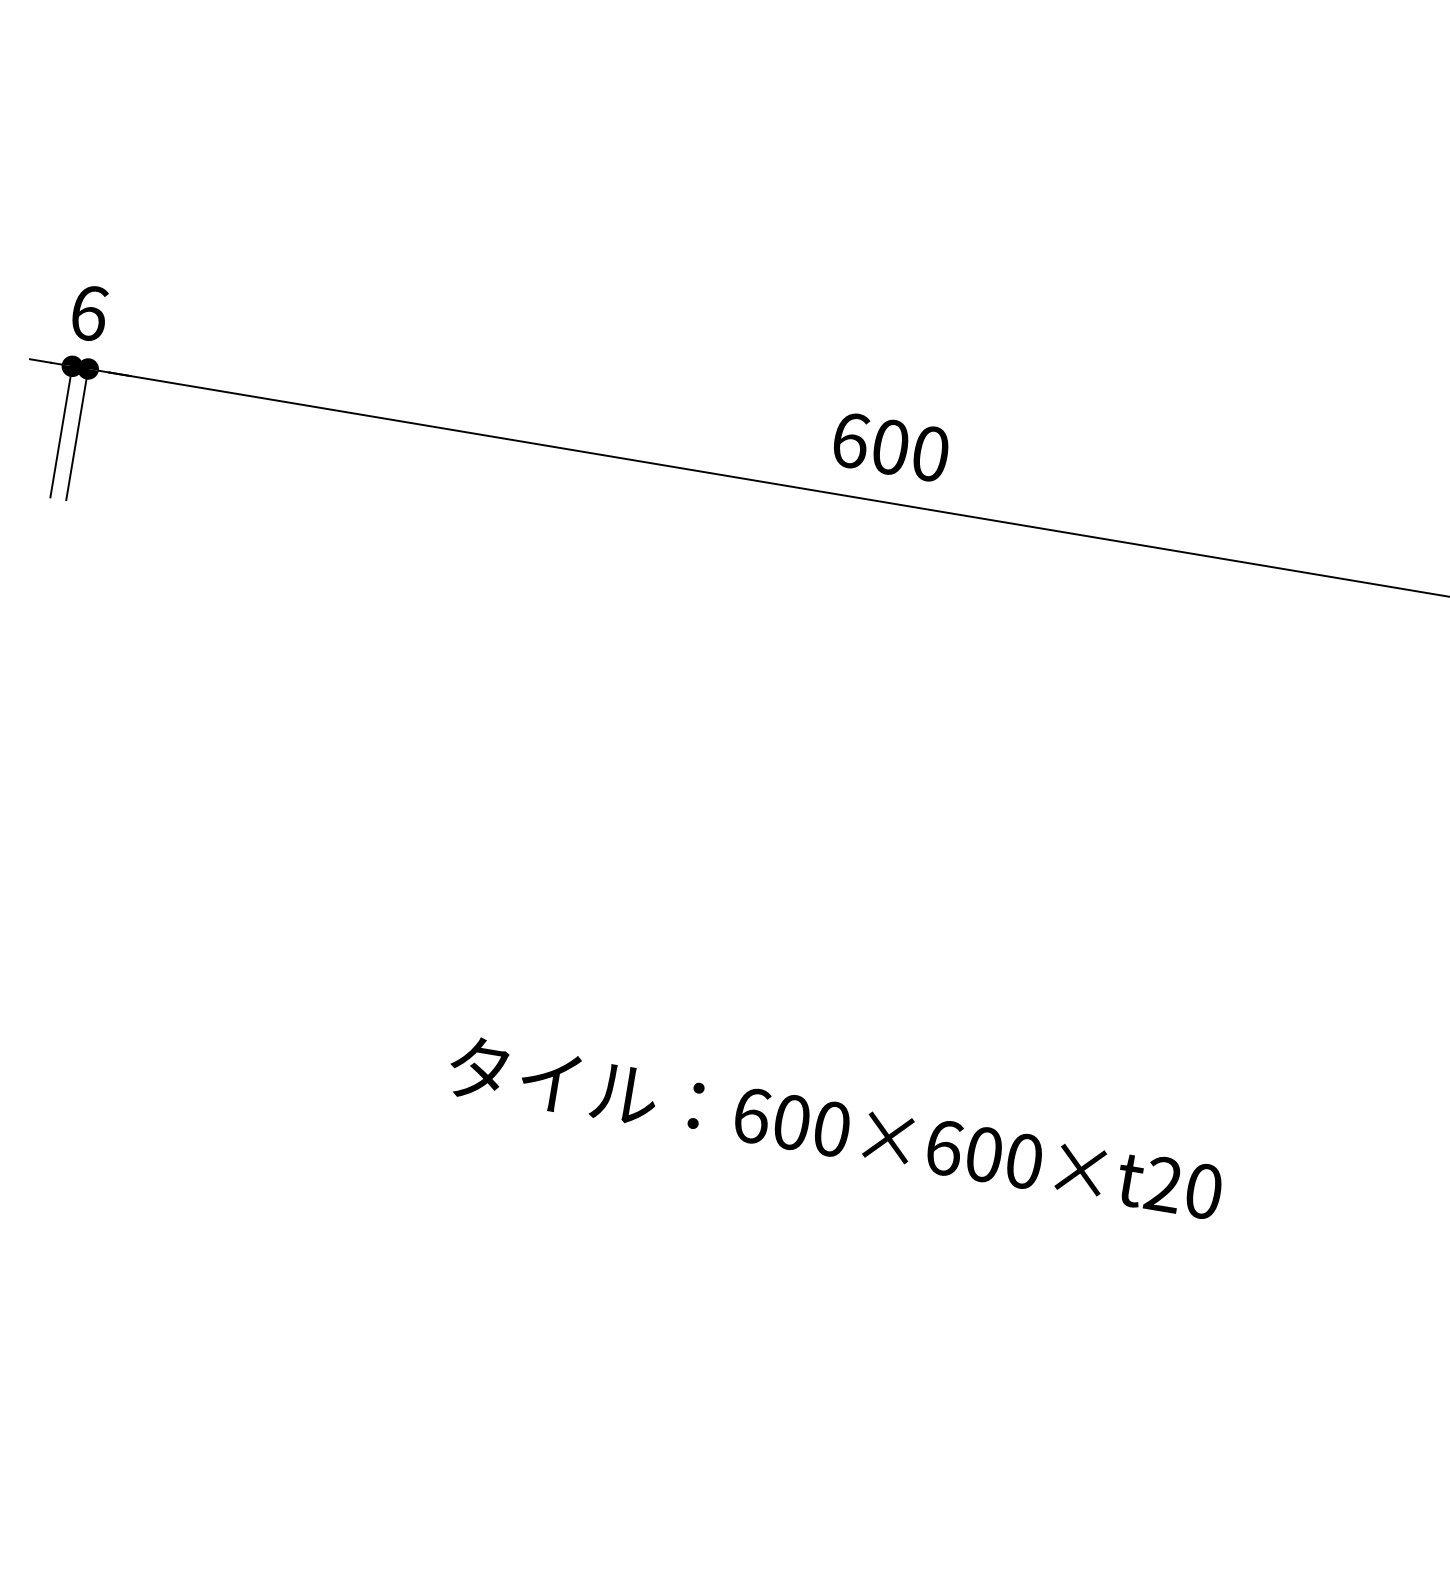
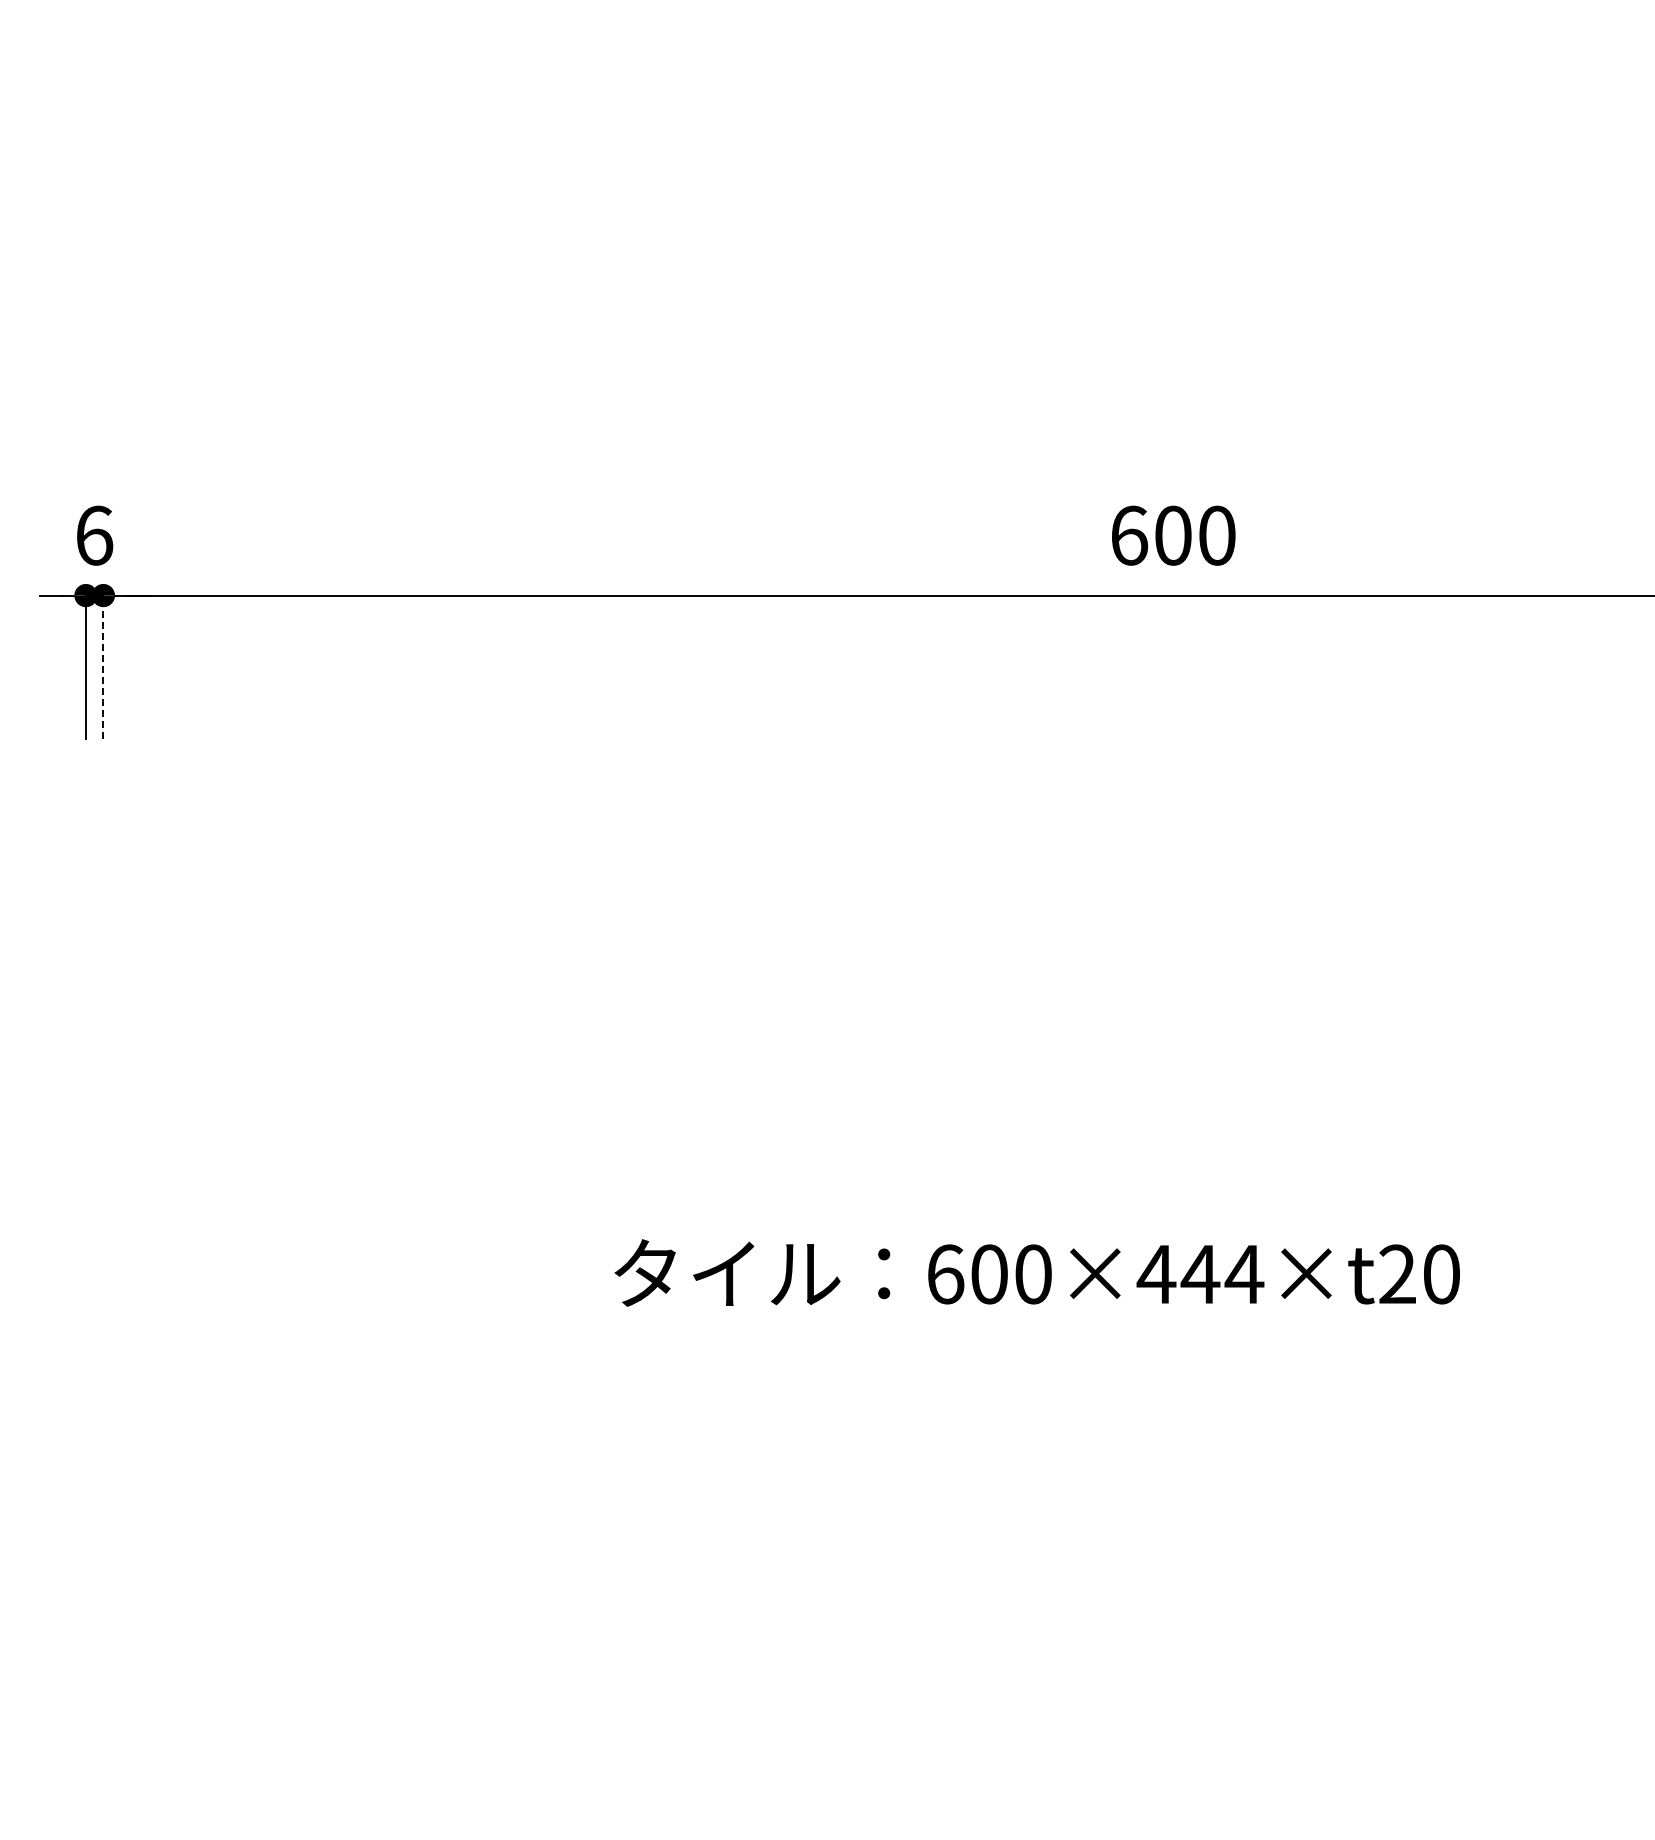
line: (77, 434) -> (103, 667), solid -> dashed
text: (890, 447) -> (1173, 535), moved
text: (984, 1154) -> (1200, 1274), 600×600×t20 -> 600×444×t20

